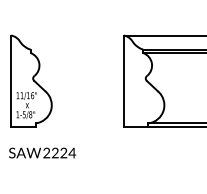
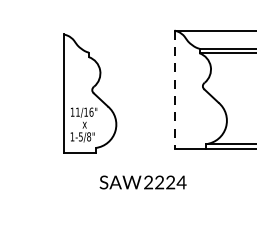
part: (31, 80) -> (90, 92), moved
line: (123, 81) -> (174, 90), solid -> dashed
text: (42, 152) -> (143, 181), moved

